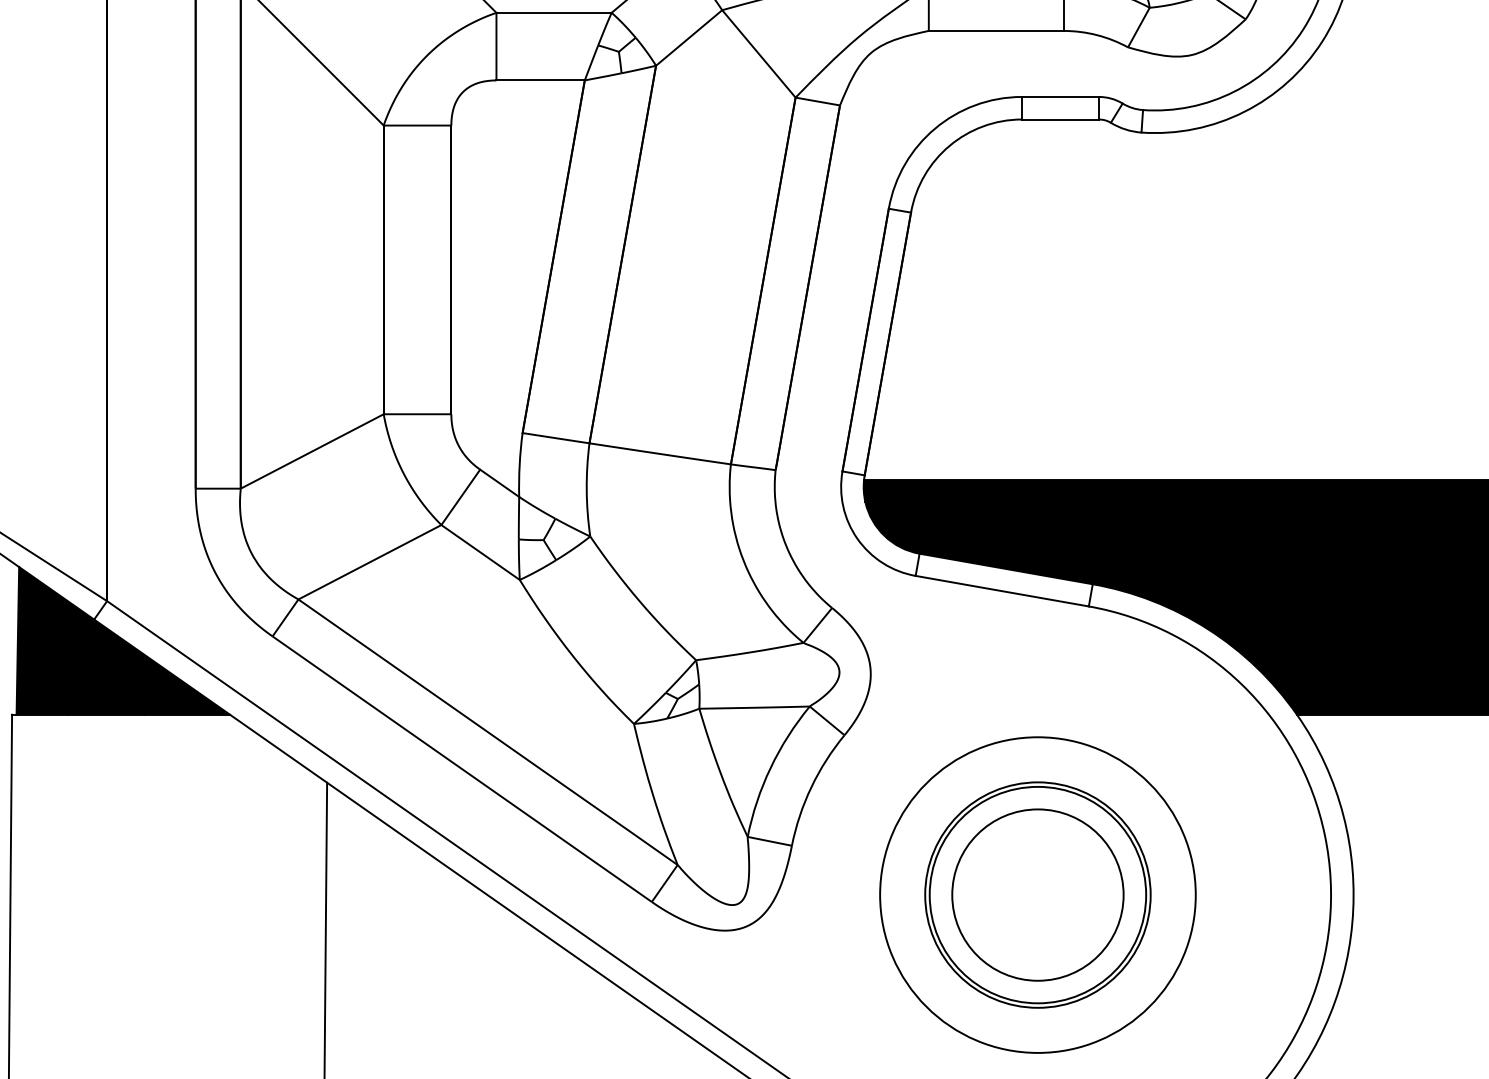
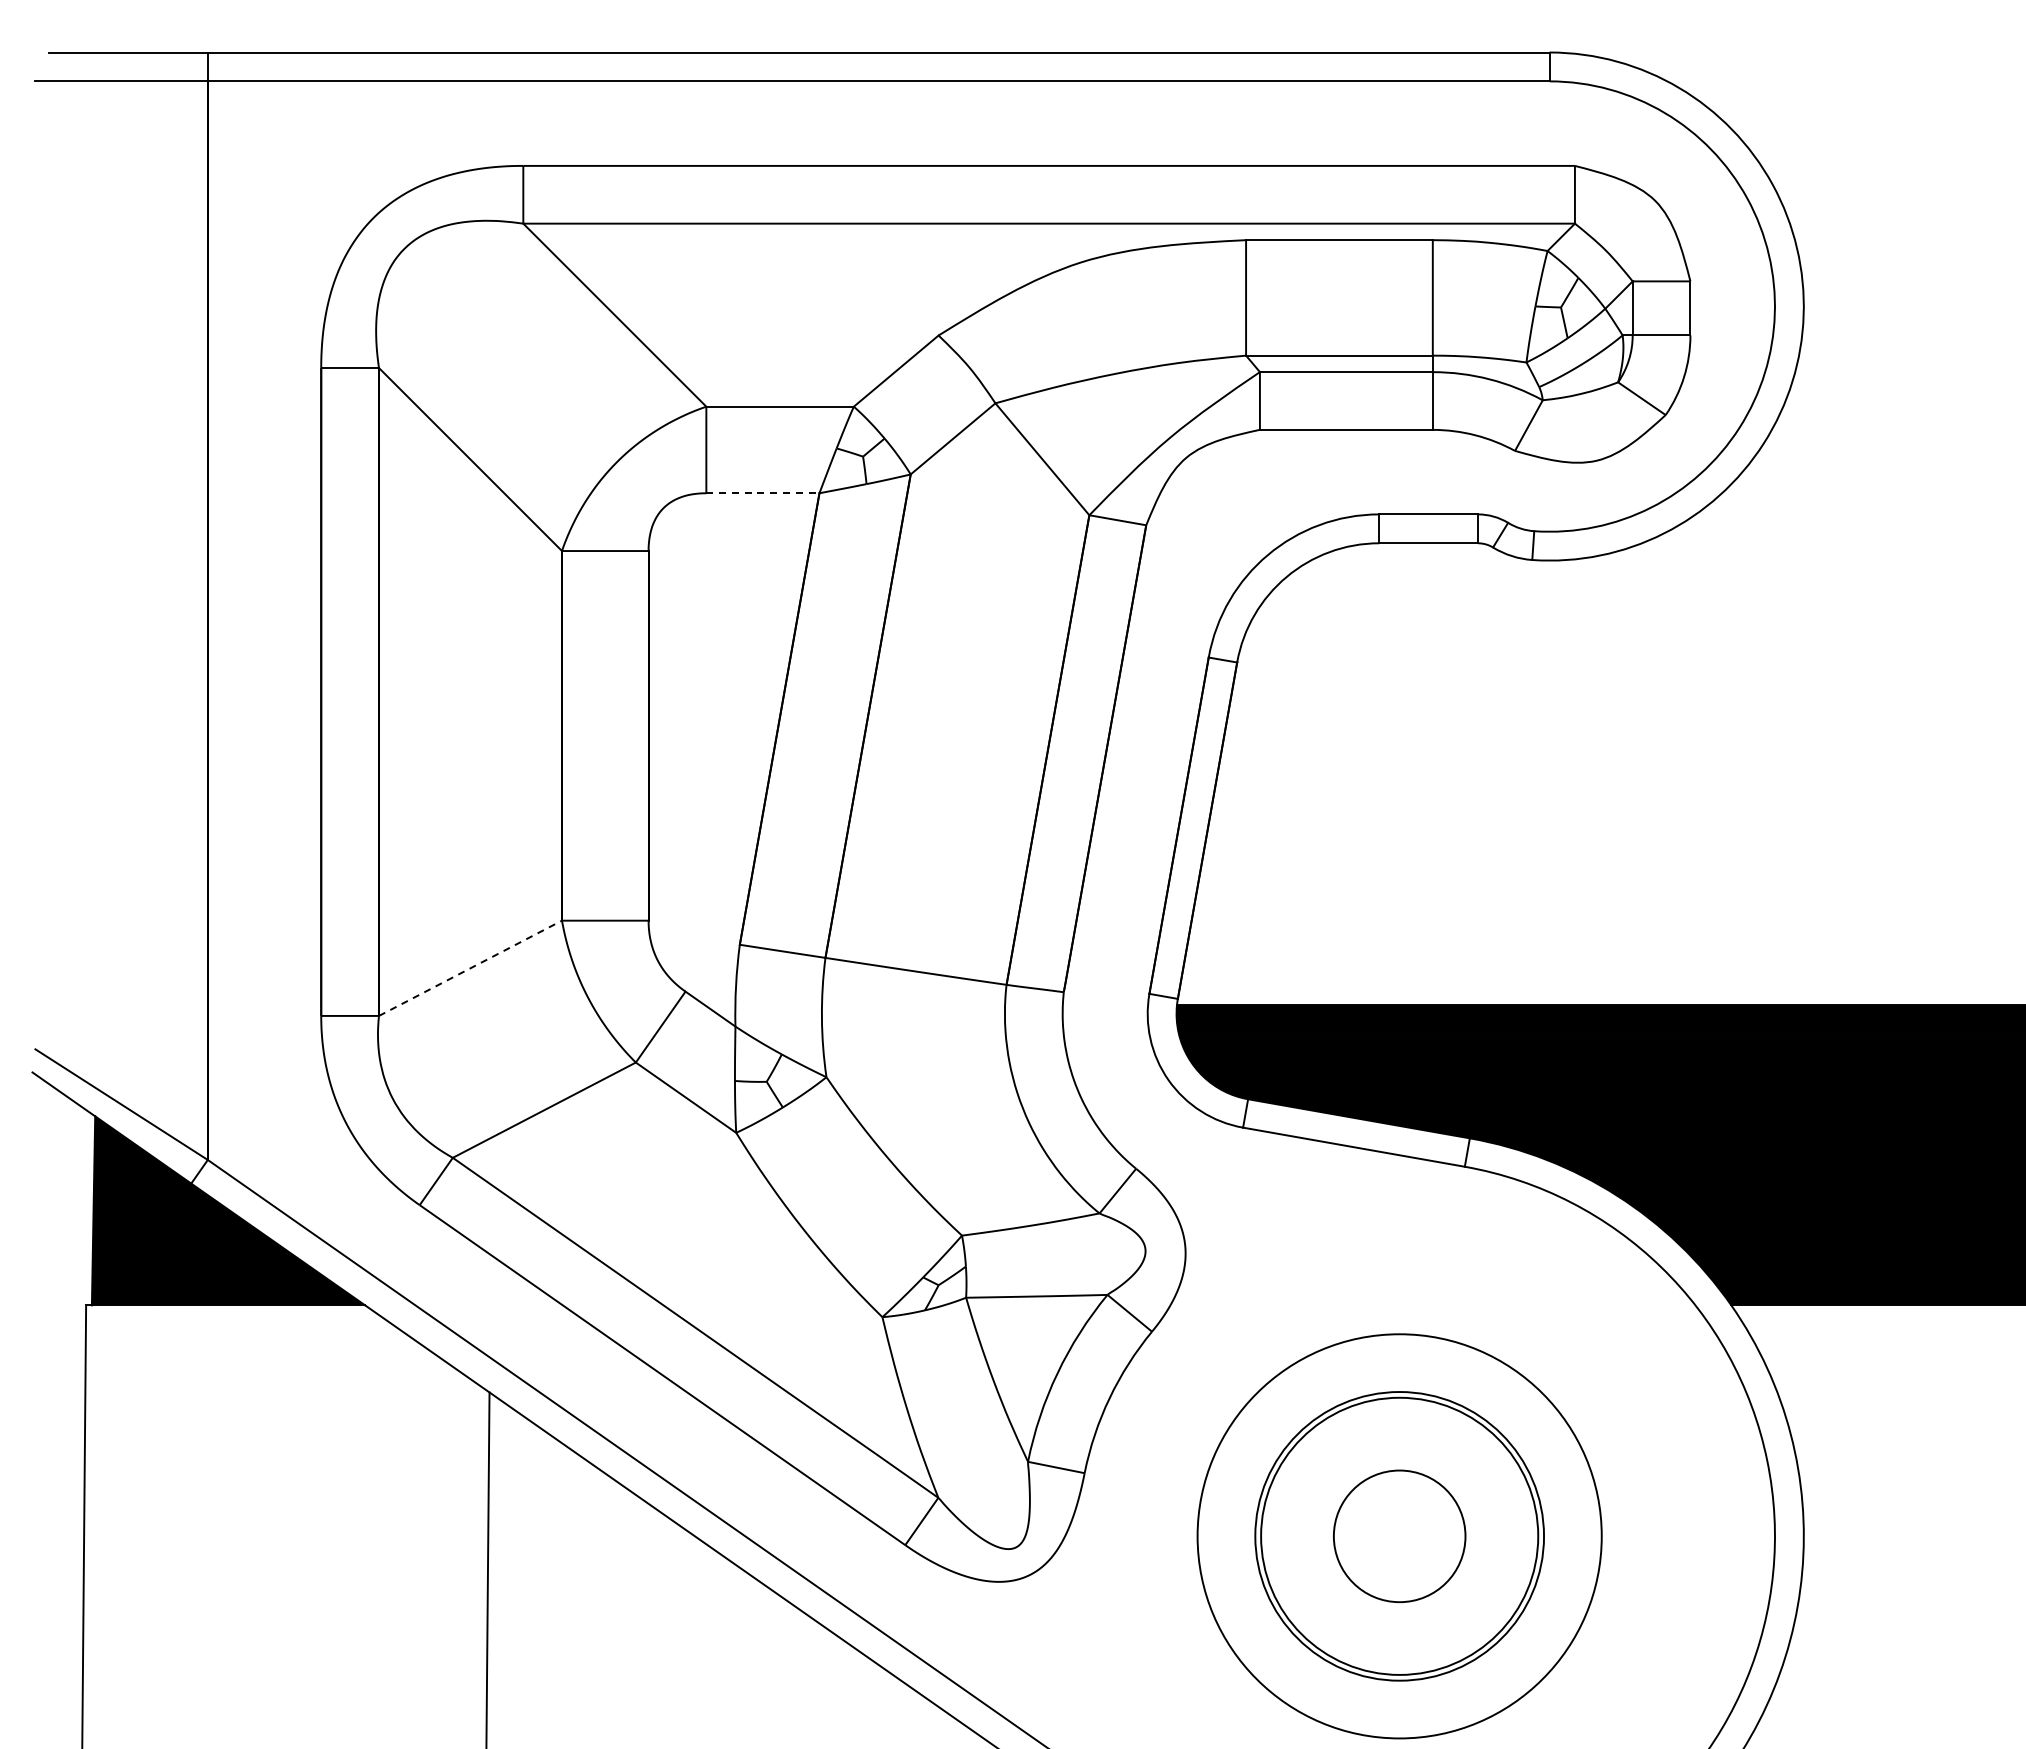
line: (540, 80) -> (762, 493), solid -> dashed
line: (312, 451) -> (470, 968), solid -> dashed
circle: (1037, 895) -> (1399, 1536), size x0.6

